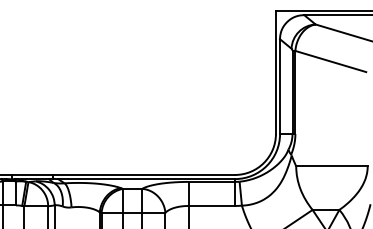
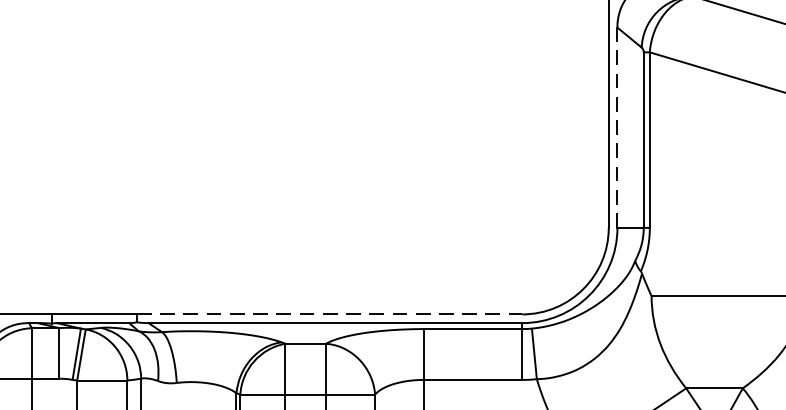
line: (280, 86) -> (618, 127), solid -> dashed
line: (144, 174) -> (330, 313), solid -> dashed

